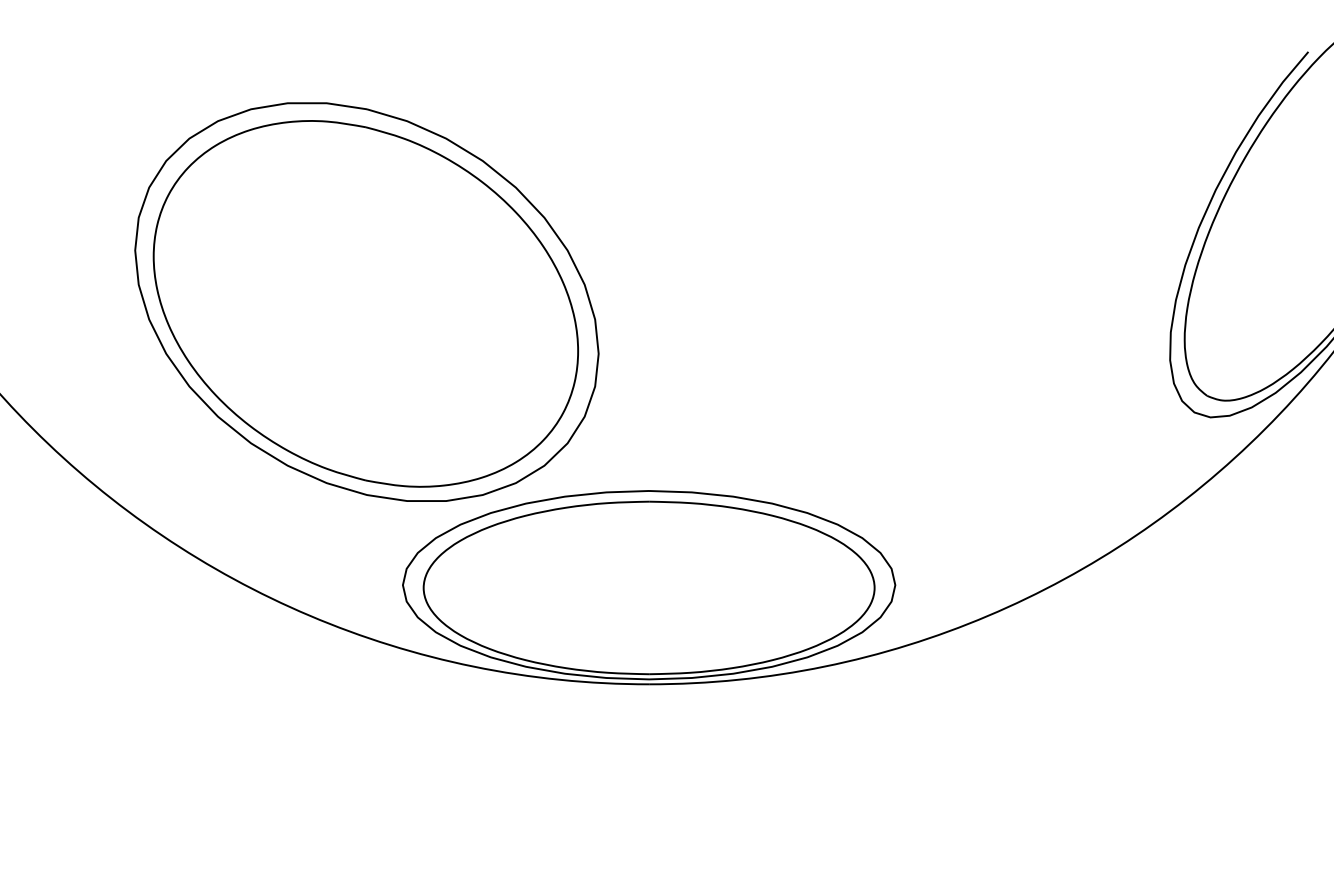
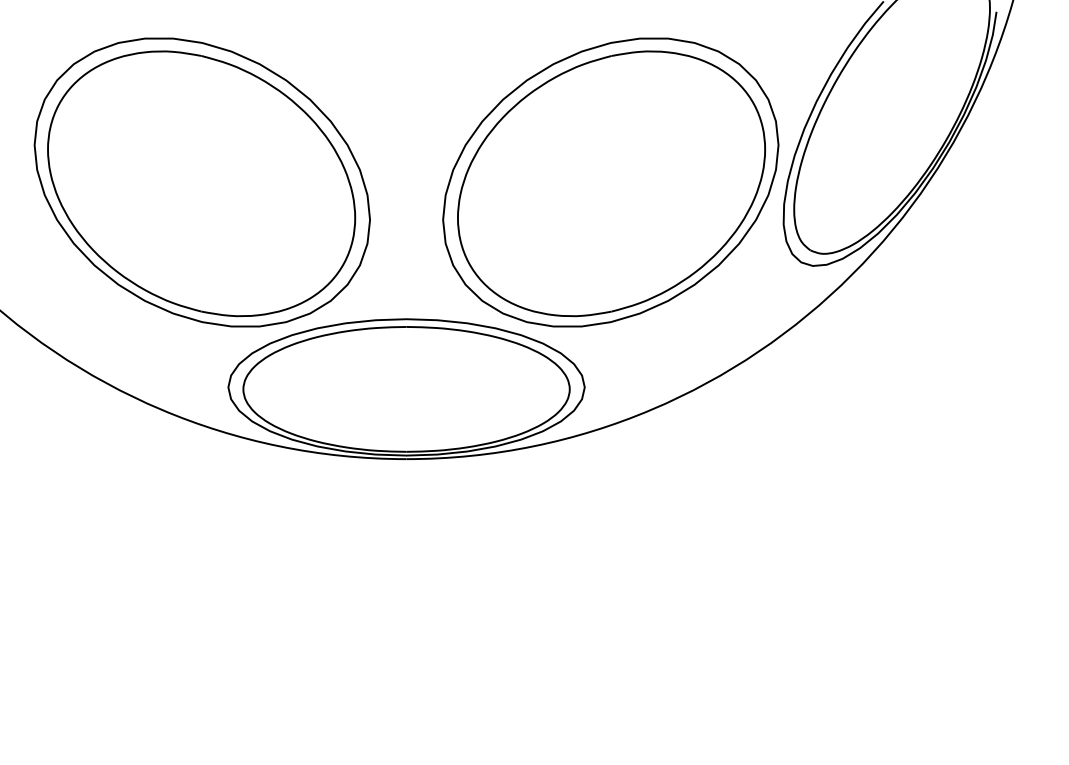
part: (930, 302) -> (610, 182), added

